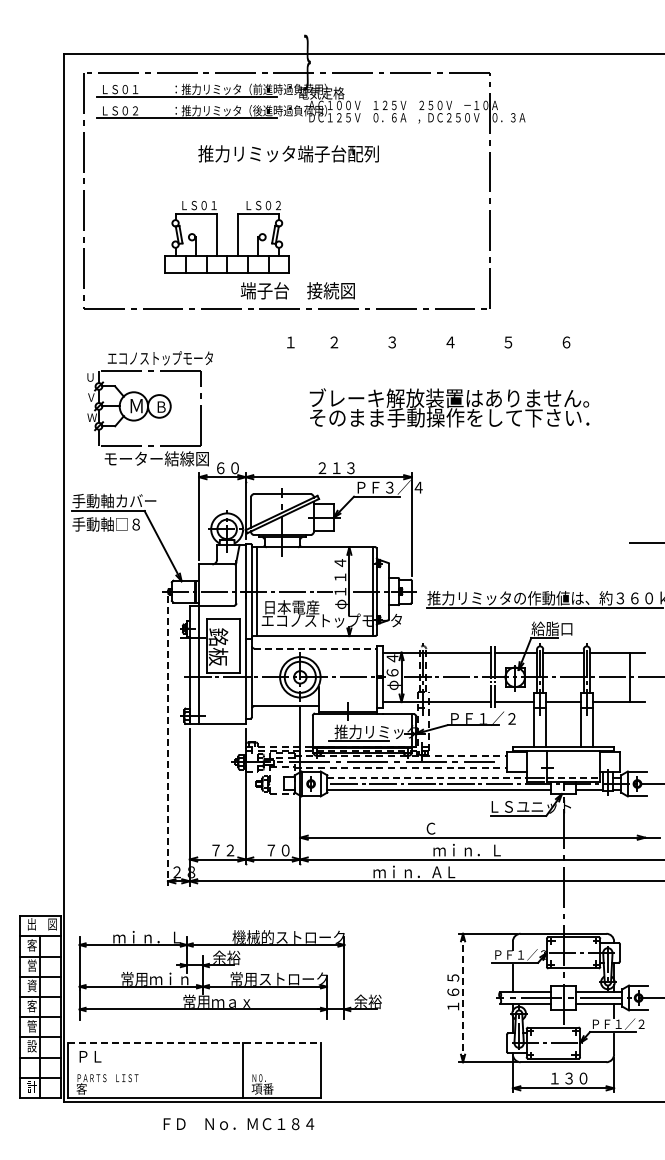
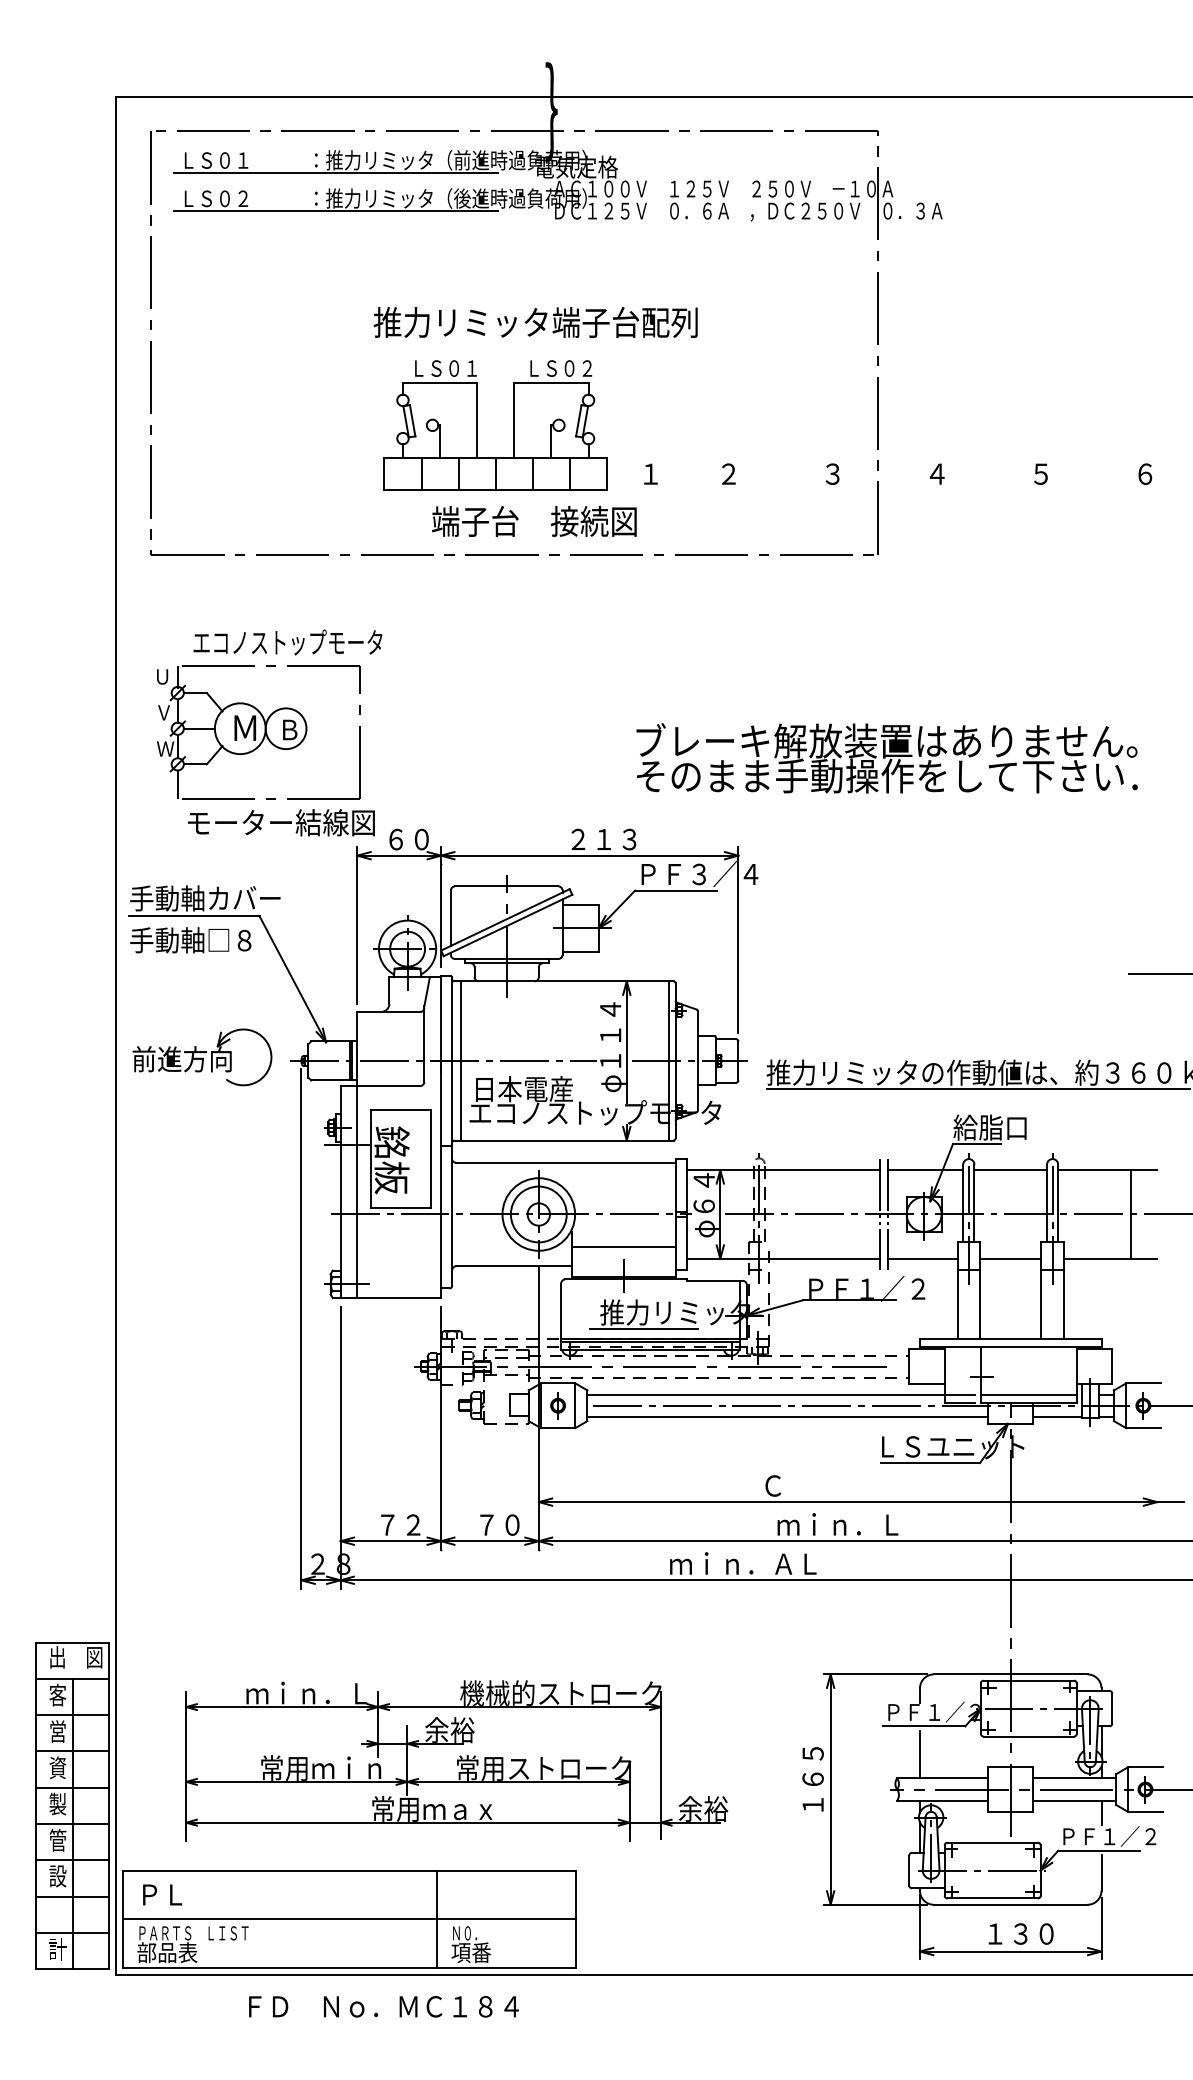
text: (288, 153) -> (535, 321), moved
part: (217, 236) -> (478, 424), moved
text: (428, 342) -> (897, 474), moved
text: (449, 407) -> (886, 757), moved
part: (112, 589) -> (201, 1057), added
line: (316, 648) -> (567, 1162), dashed -> solid
line: (347, 695) -> (623, 1247), added
line: (167, 741) -> (300, 1329), dashed -> solid
line: (427, 777) -> (766, 1394), dashed -> solid
line: (573, 777) -> (1028, 1394), dashed -> solid
part: (229, 975) -> (454, 1761), moved
line: (463, 998) -> (831, 1790), dashed -> solid
text: (31, 1005) -> (56, 1803), 客 -> 製
line: (194, 1043) -> (349, 1871), dashed -> solid
line: (194, 1070) -> (349, 1919), added
text: (92, 1088) -> (166, 1951), 客 -> 部品表
text: (238, 1124) -> (383, 2007), moved

